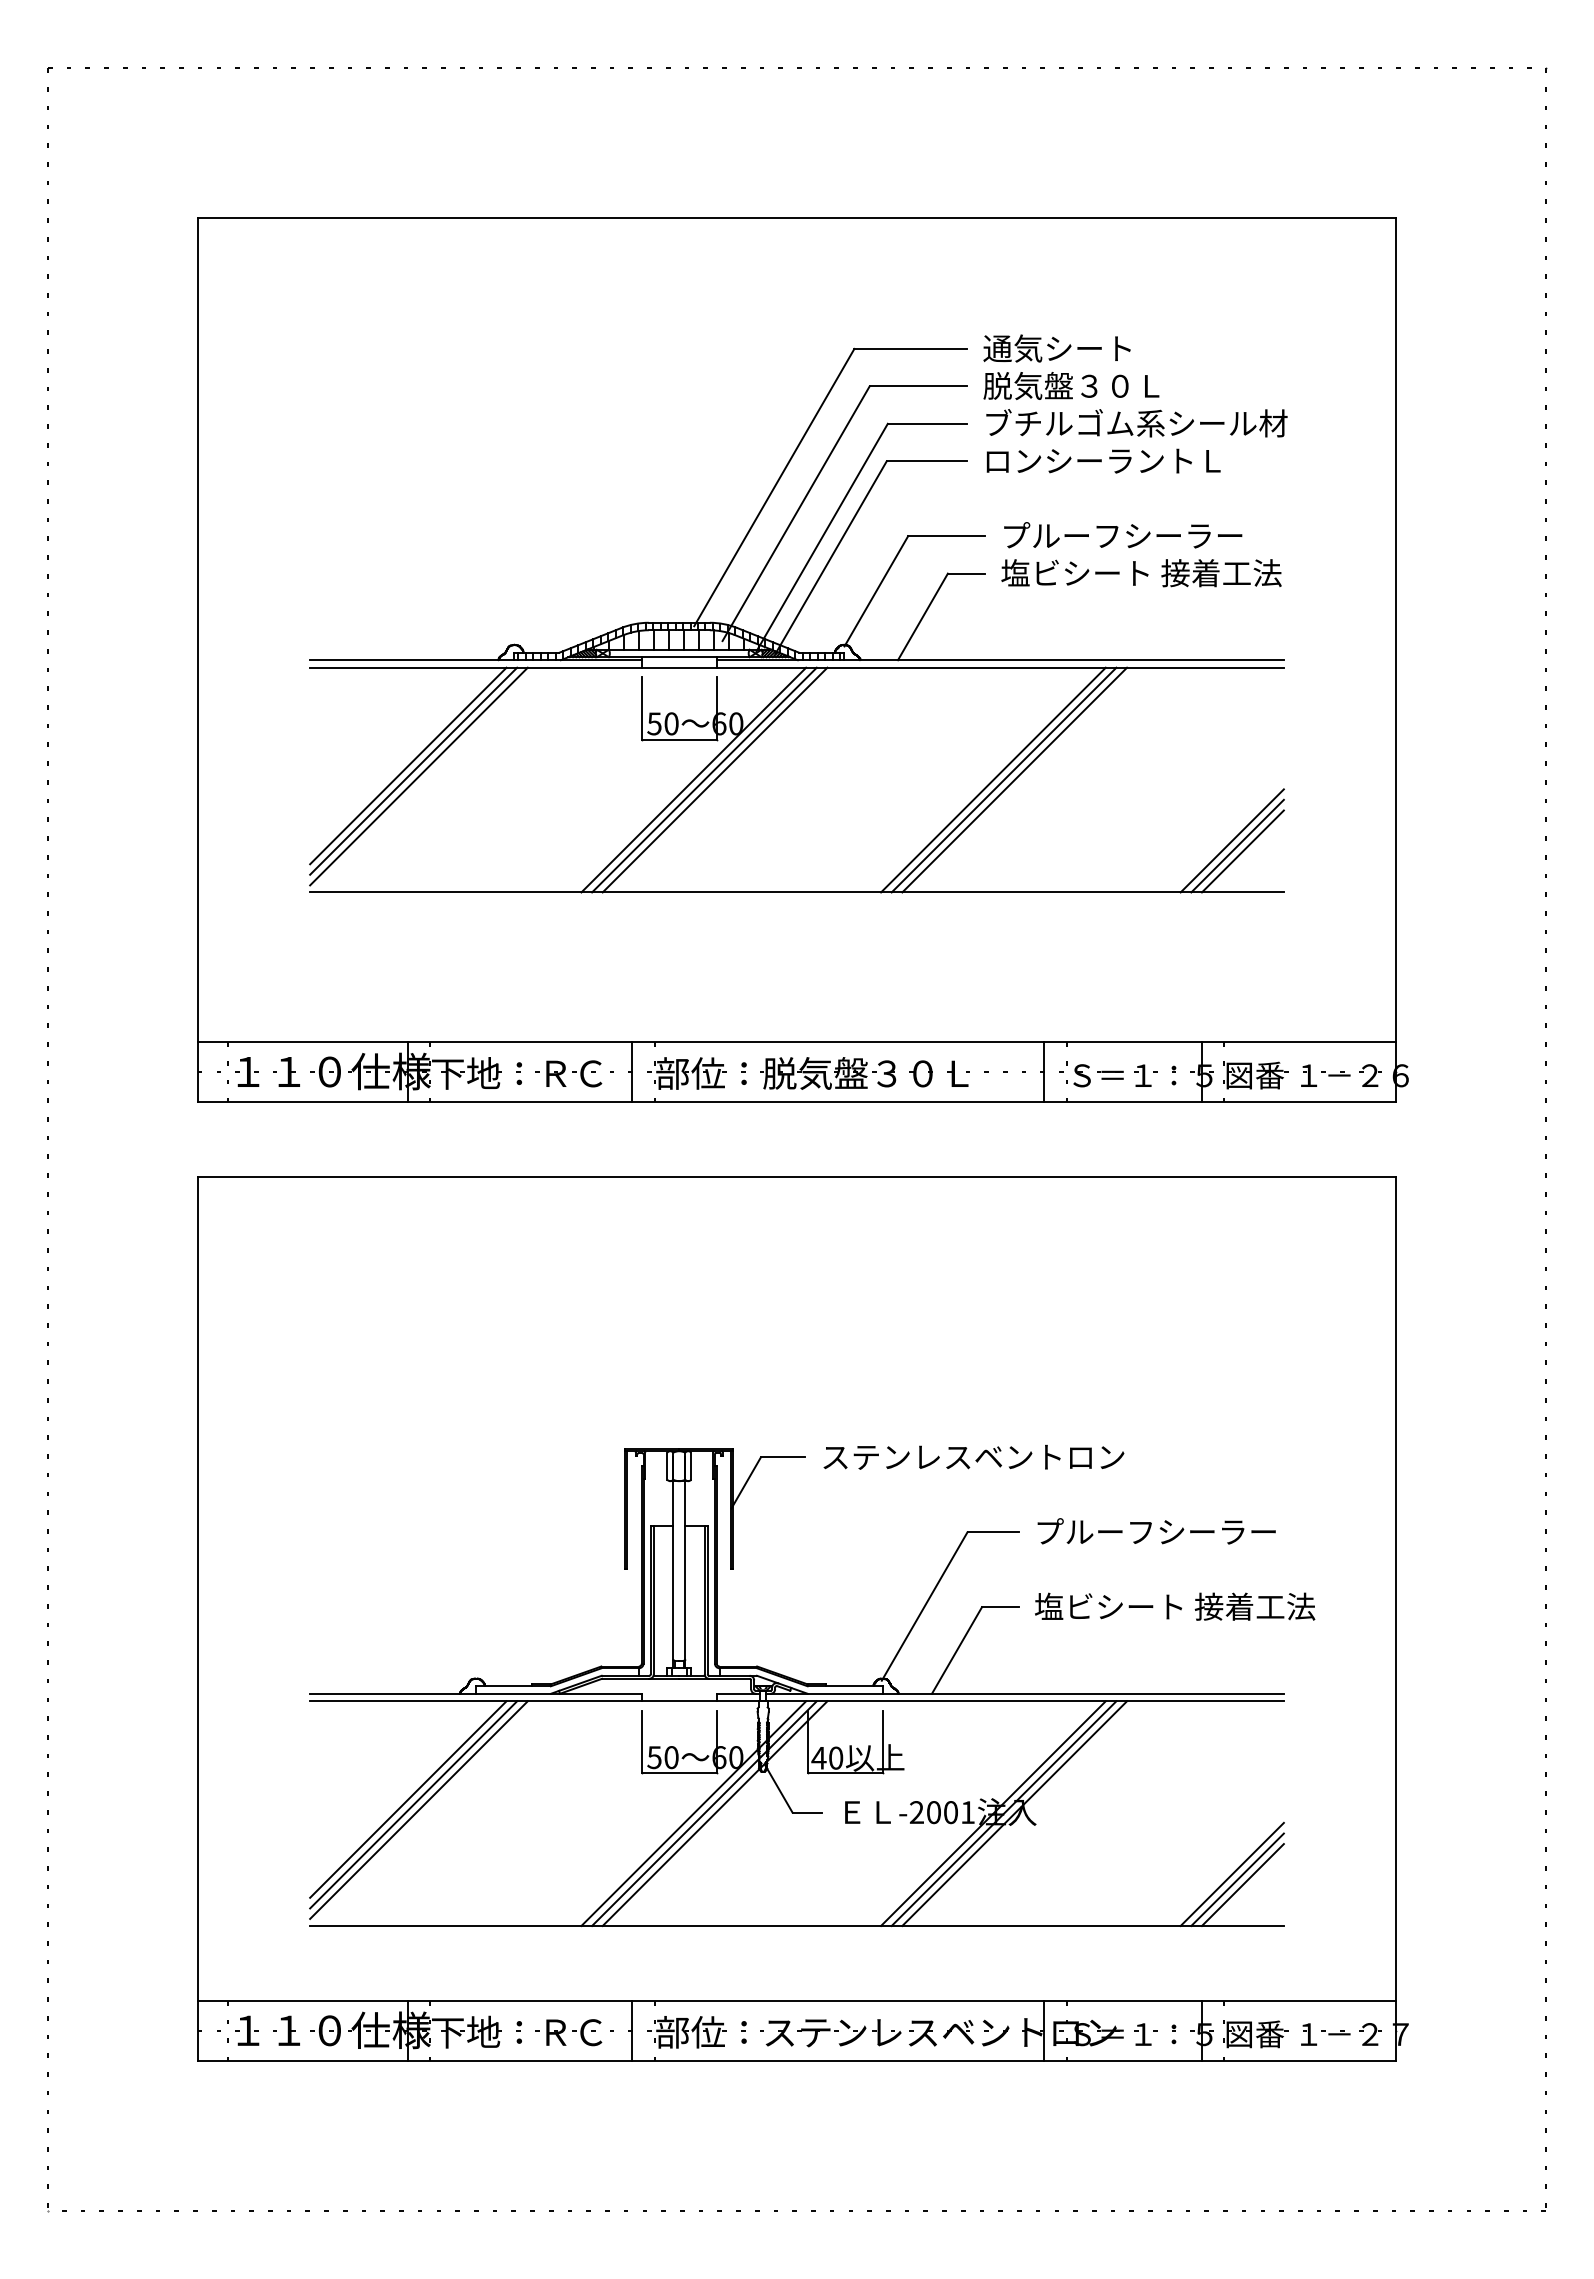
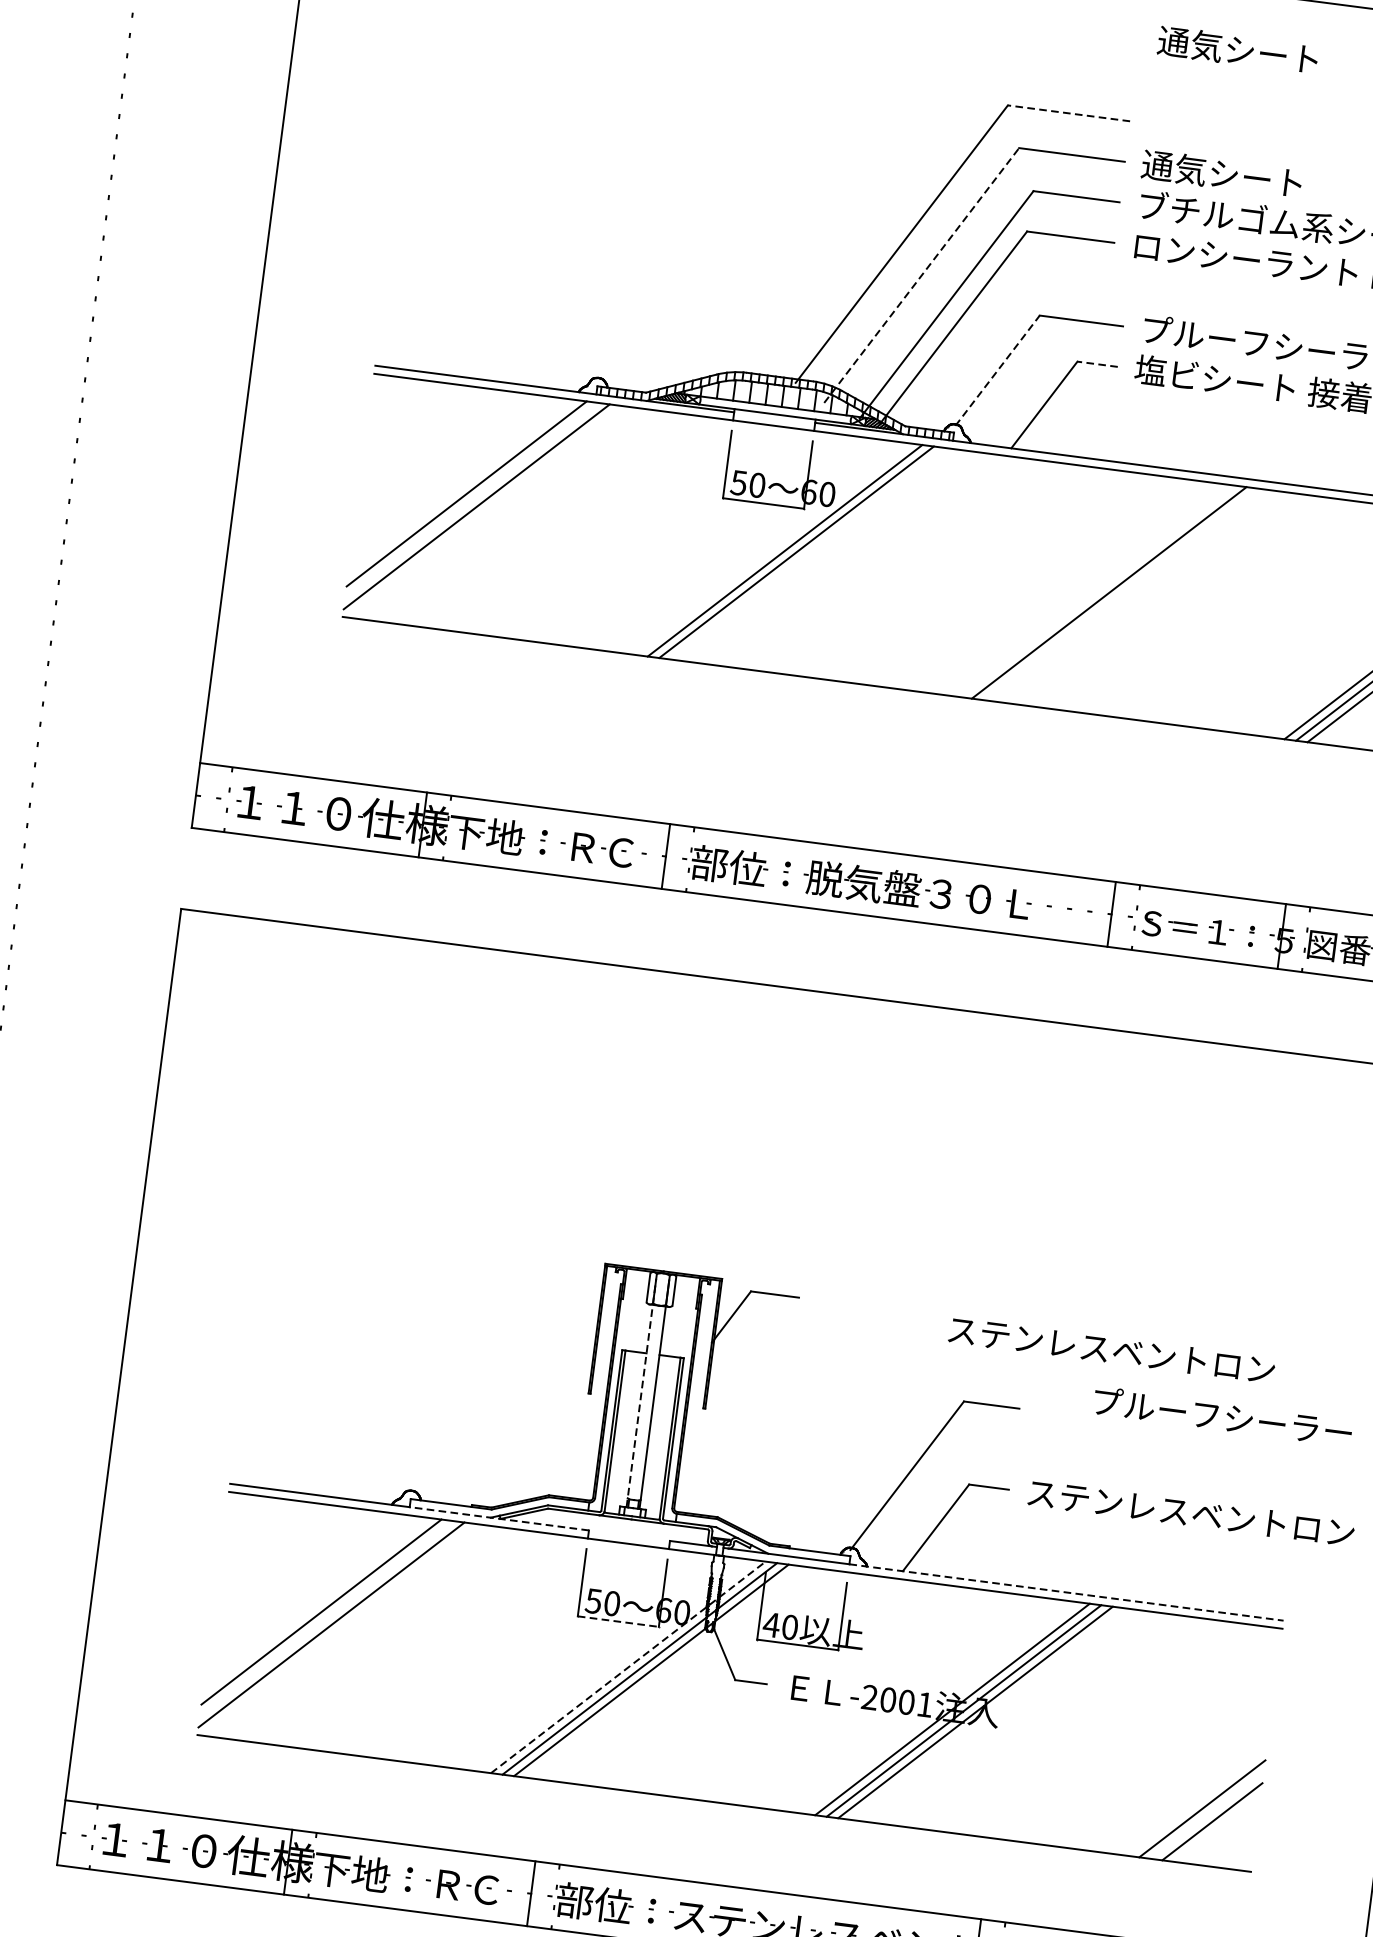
line: (910, 348) -> (1068, 112), solid -> dashed
text: (1056, 348) -> (1237, 50), moved
text: (1071, 385) -> (1237, 175), 脱気盤３０Ｌ -> 通気シート
line: (796, 513) -> (922, 275), solid -> dashed
line: (966, 573) -> (1097, 364), solid -> dashed
line: (876, 591) -> (997, 370), solid -> dashed
line: (413, 770) -> (471, 499), removed
line: (693, 779) -> (773, 548), removed
line: (993, 779) -> (1097, 590), removed
line: (1014, 779) -> (1120, 593), removed
text: (973, 1457) -> (1111, 1350), moved
text: (1156, 1531) -> (1222, 1416), moved
line: (673, 1562) -> (641, 1392), solid -> dashed
text: (1186, 1606) -> (1190, 1512), 塩ビシート 接着工法 -> ステンレスベントロン
line: (558, 1693) -> (498, 1518), solid -> dashed
line: (1083, 1693) -> (1066, 1592), solid -> dashed
line: (679, 1773) -> (618, 1621), solid -> dashed
line: (413, 1804) -> (326, 1618), removed
line: (693, 1813) -> (628, 1667), solid -> dashed
line: (1237, 1879) -> (1207, 1815), removed

